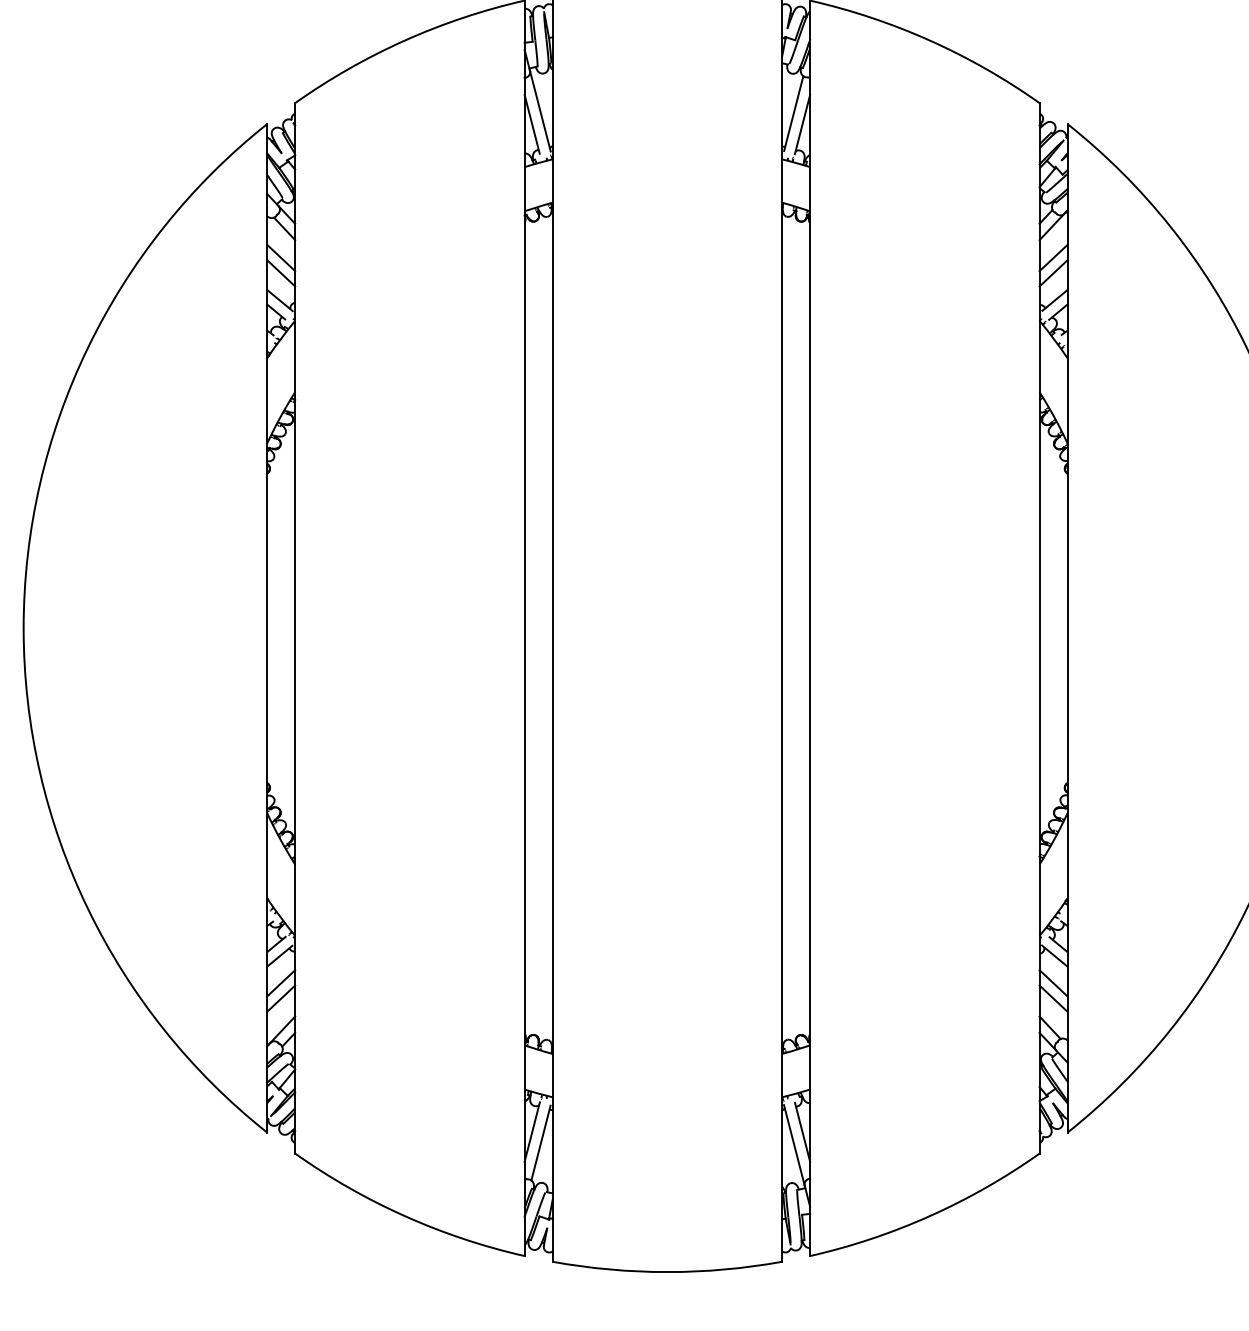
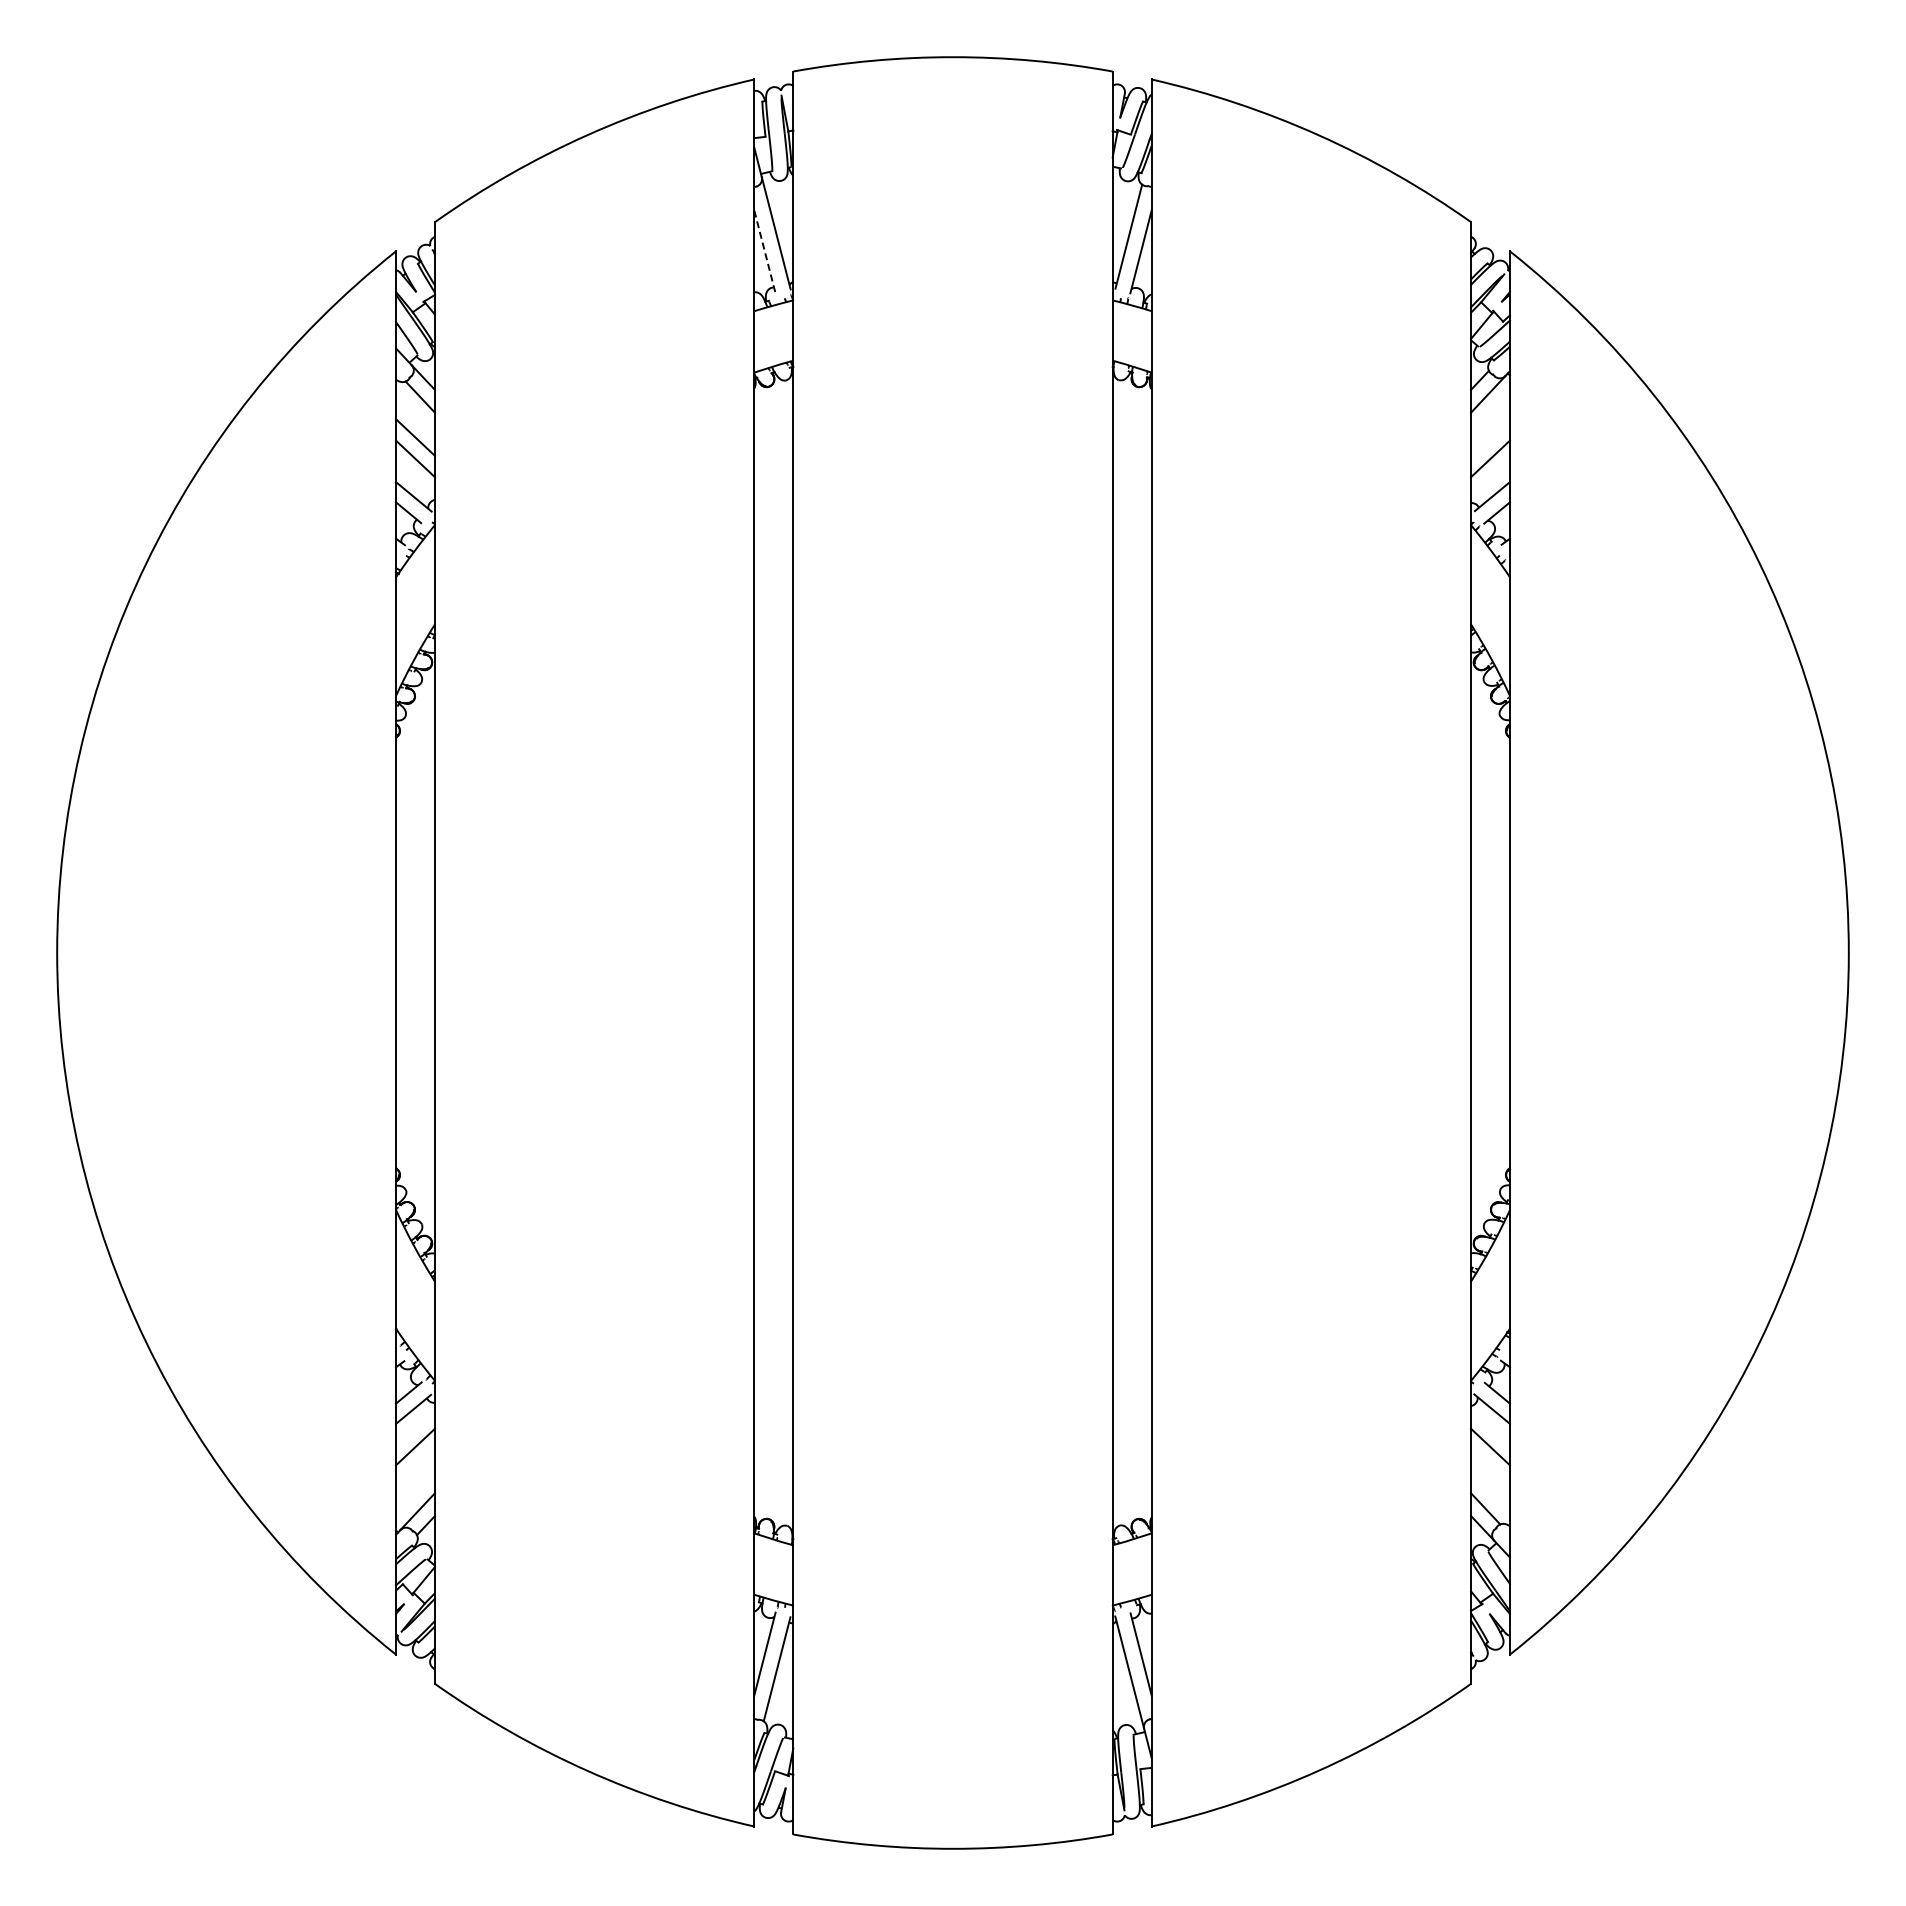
line: (531, 124) -> (764, 252), solid -> dashed
line: (1053, 257) -> (1490, 437), removed
line: (281, 998) -> (415, 1468), removed
line: (1053, 998) -> (1490, 1468), removed

